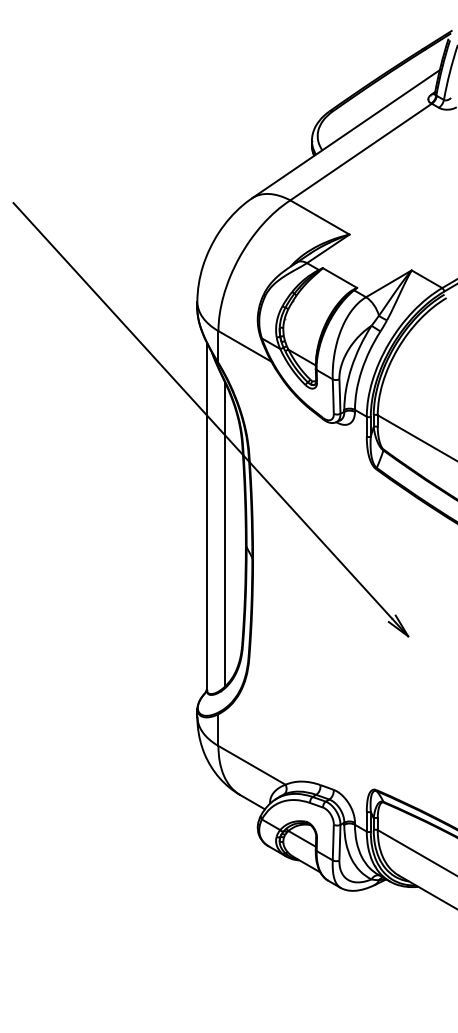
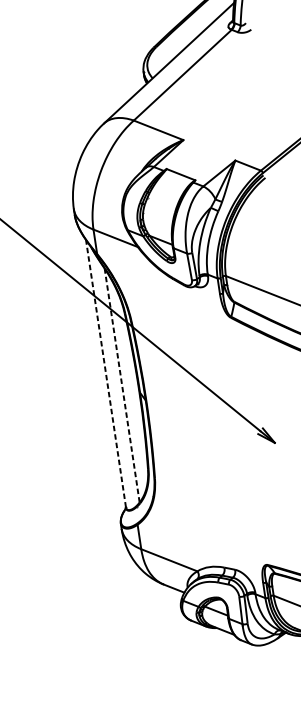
line: (206, 516) -> (105, 373), solid -> dashed
line: (225, 534) -> (122, 385), solid -> dashed

